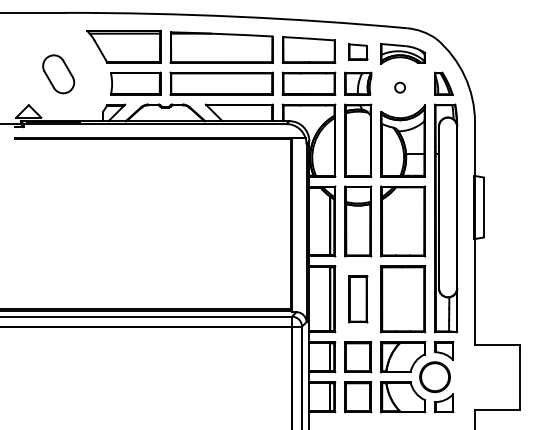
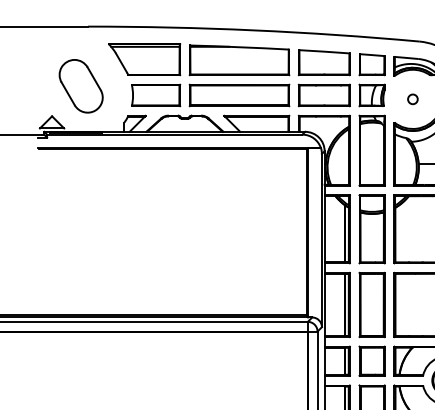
part: (358, 51) -> (372, 64), size x1.43
part: (58, 74) -> (80, 86), size x1.43
part: (358, 299) -> (372, 305), size x1.43

